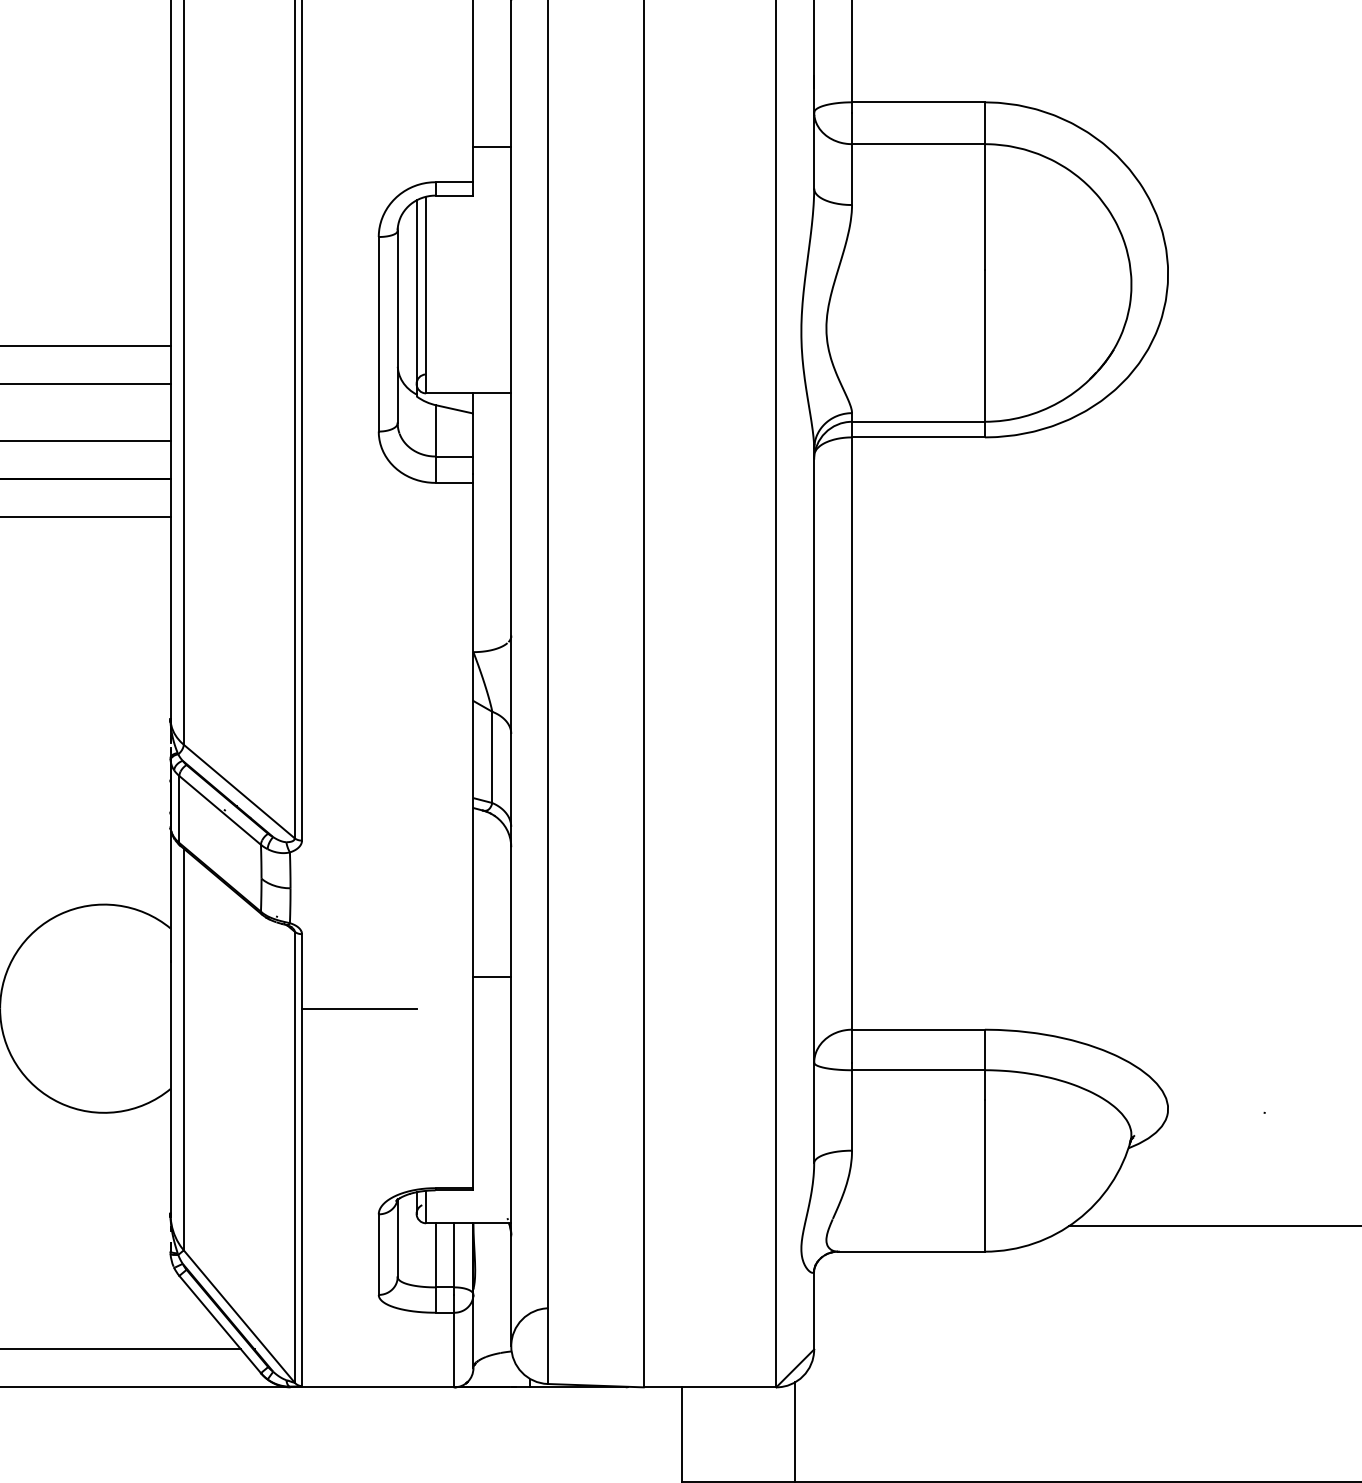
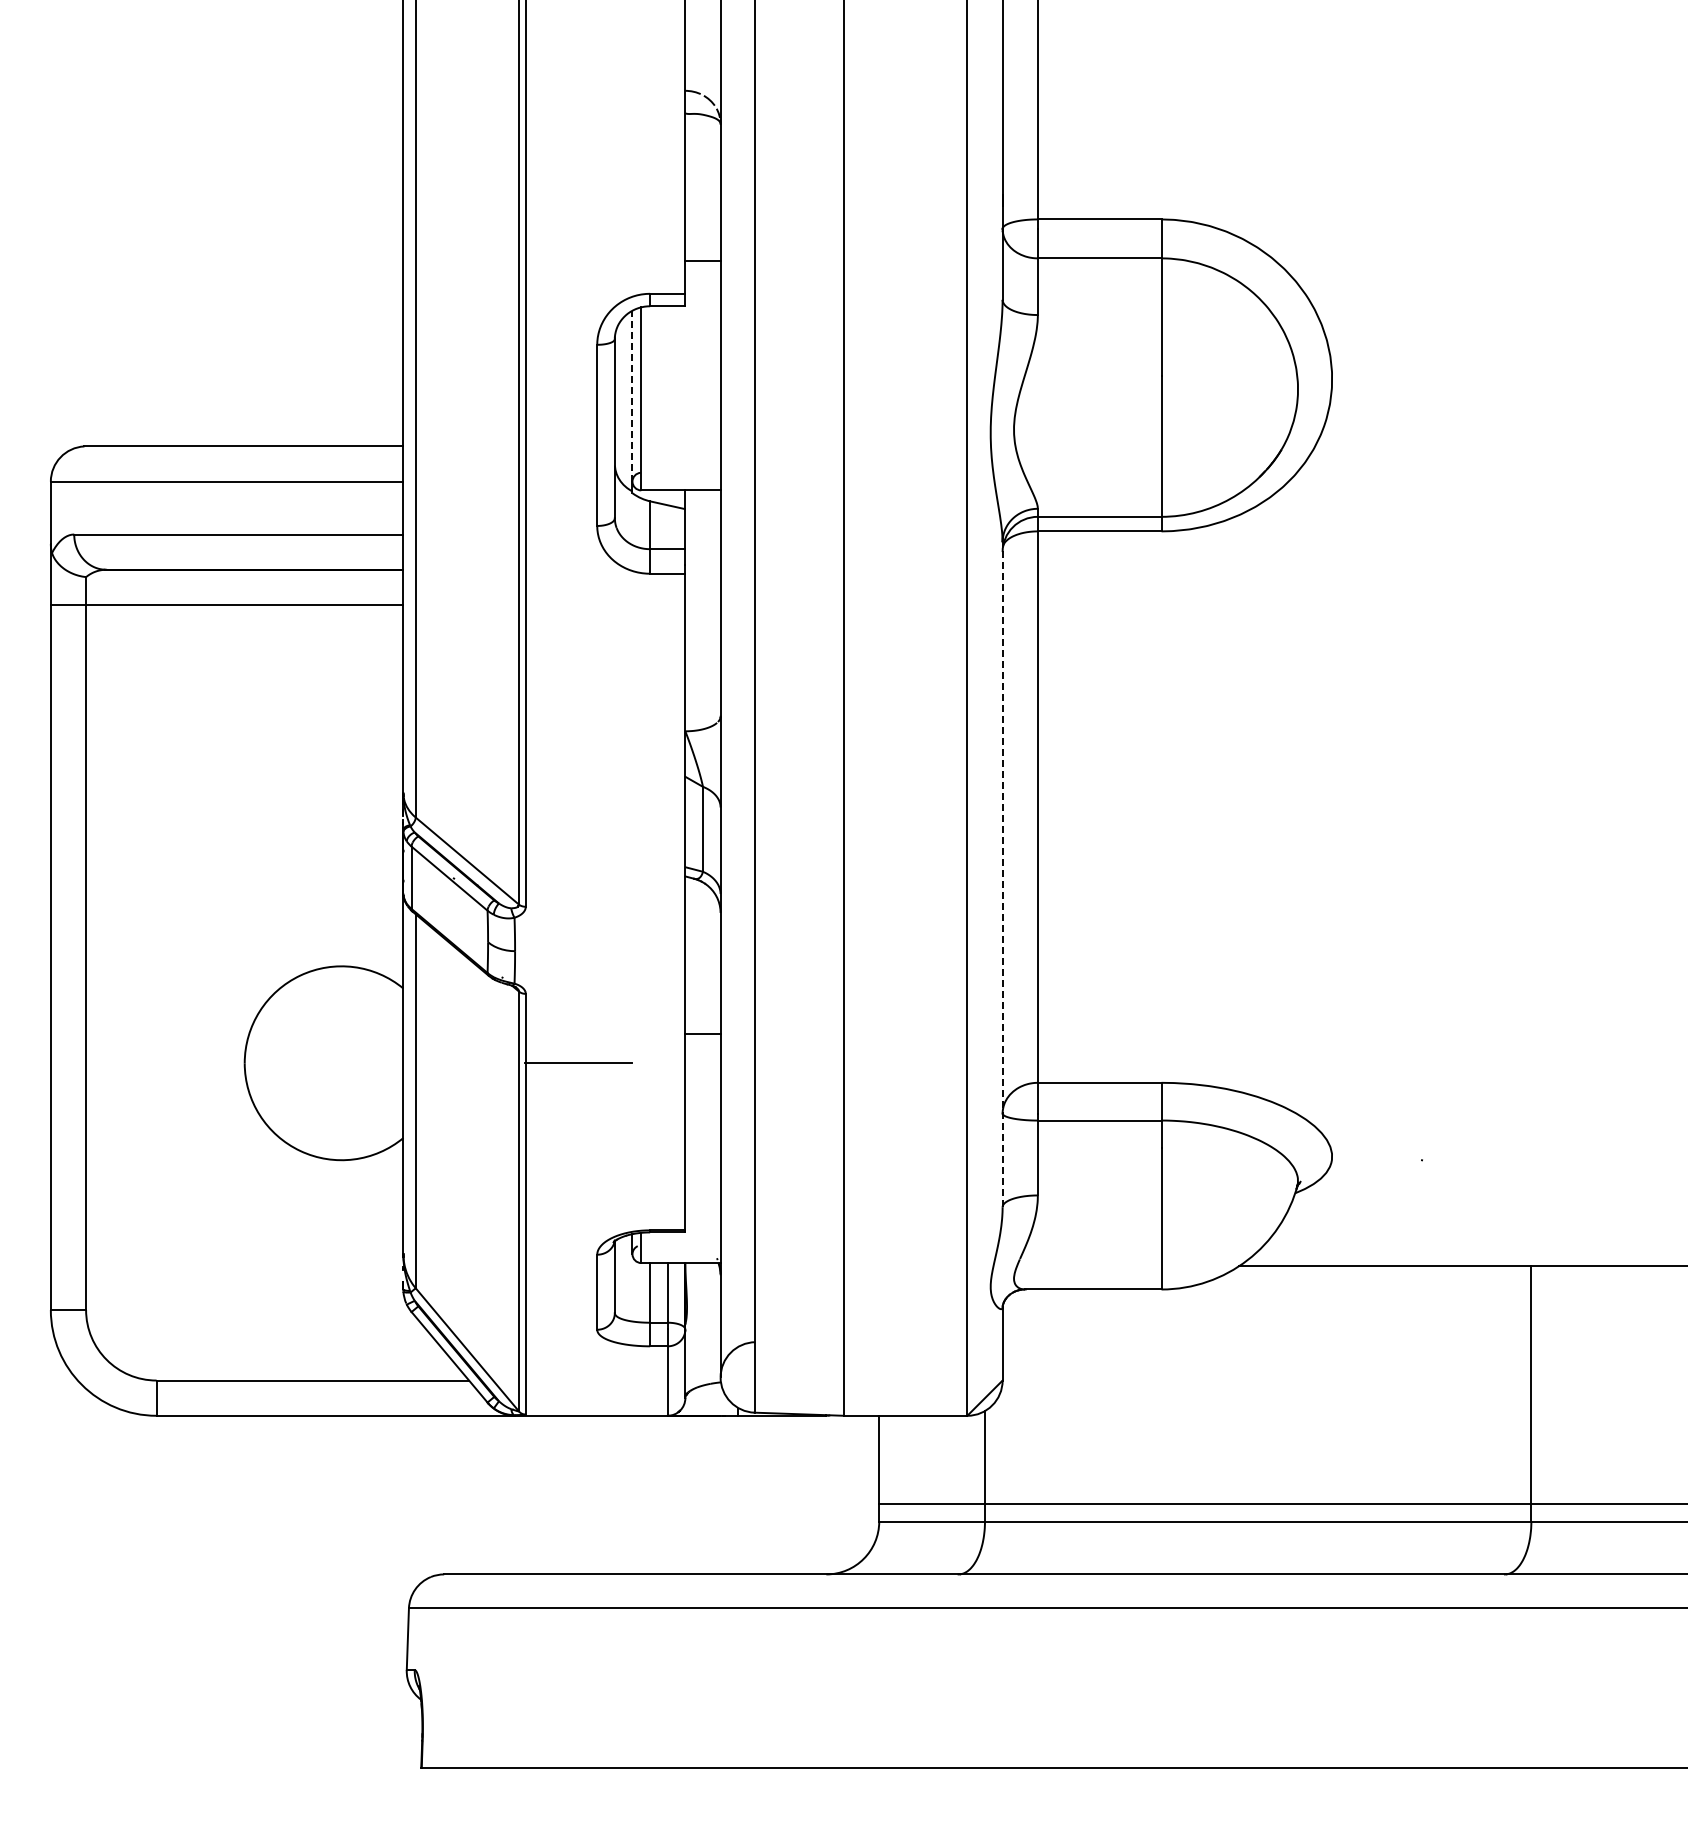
line: (416, 291) -> (632, 395), solid -> dashed
line: (814, 805) -> (1002, 874), solid -> dashed

